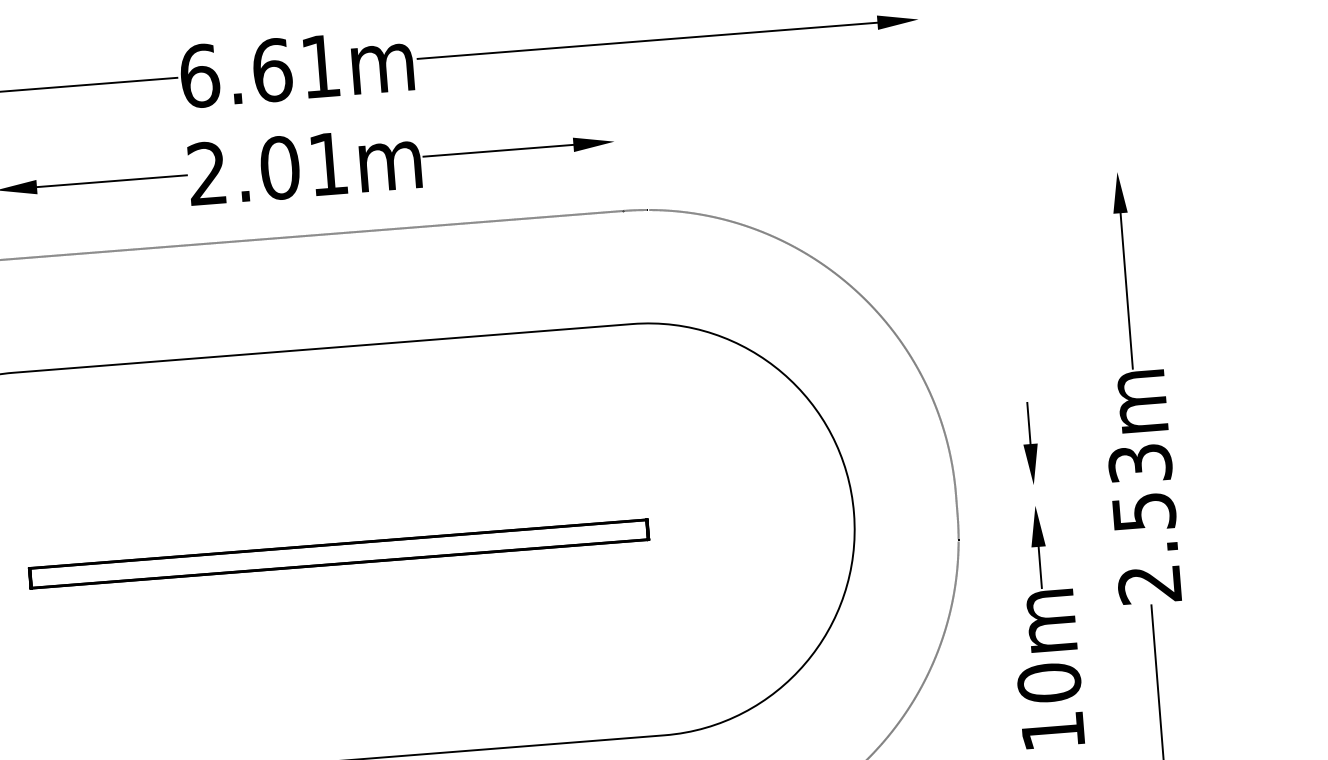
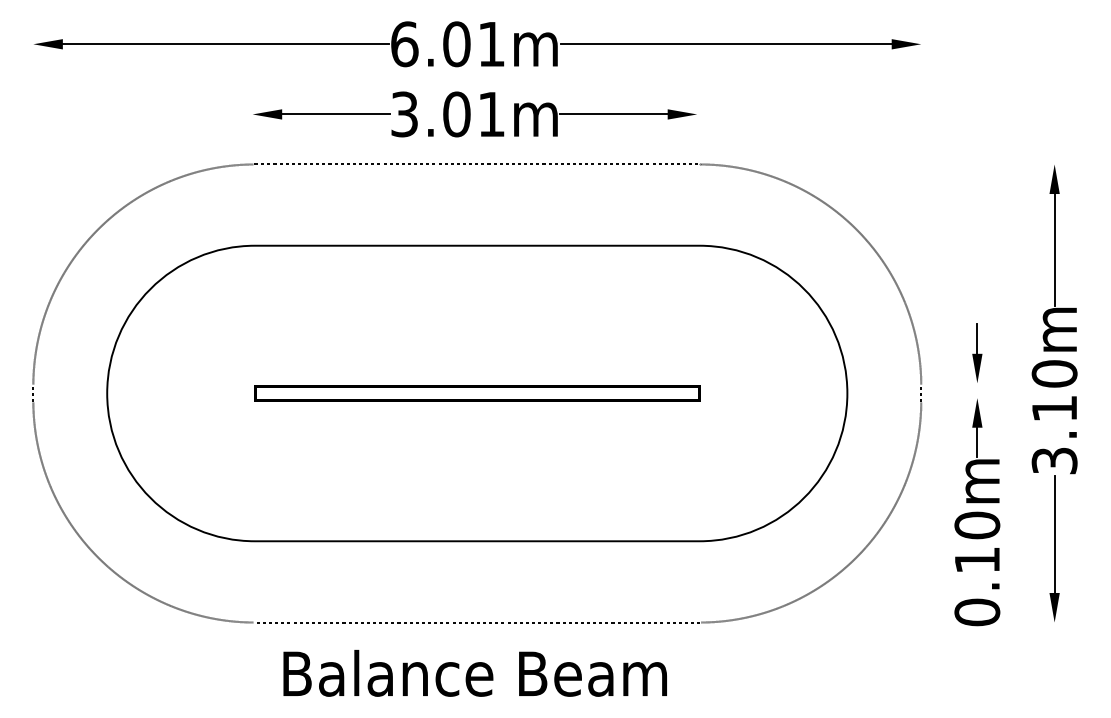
text: (271, 70) -> (456, 44), 6.61m -> 6.01m
text: (207, 173) -> (404, 114), 2.01m -> 3.01m
text: (1144, 524) -> (1054, 417), 2.53m -> 3.10m

